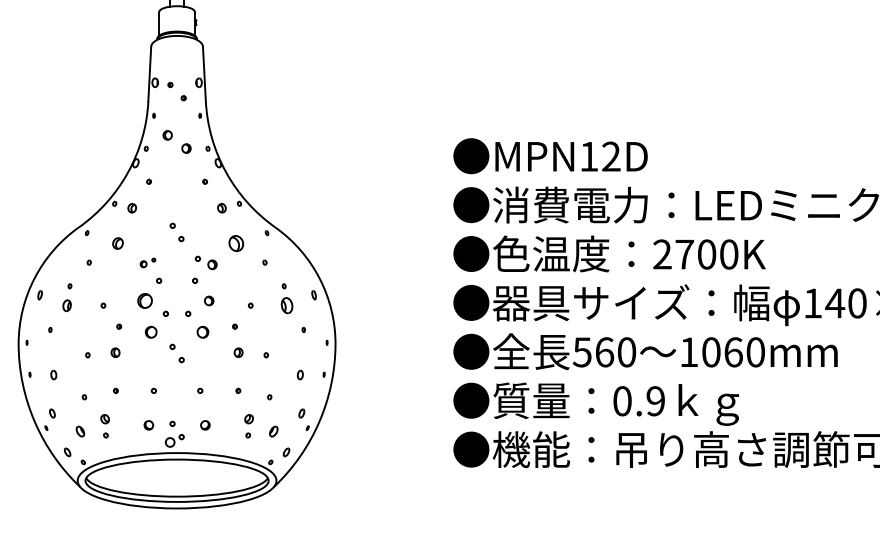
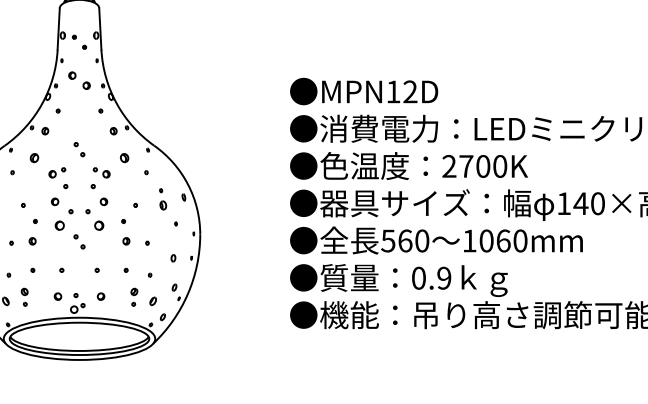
part: (235, 243) -> (124, 158), size x0.71
part: (147, 262) -> (56, 172), size x1.43
part: (144, 300) -> (54, 201), size x0.62
part: (286, 305) -> (162, 205), size x0.71

